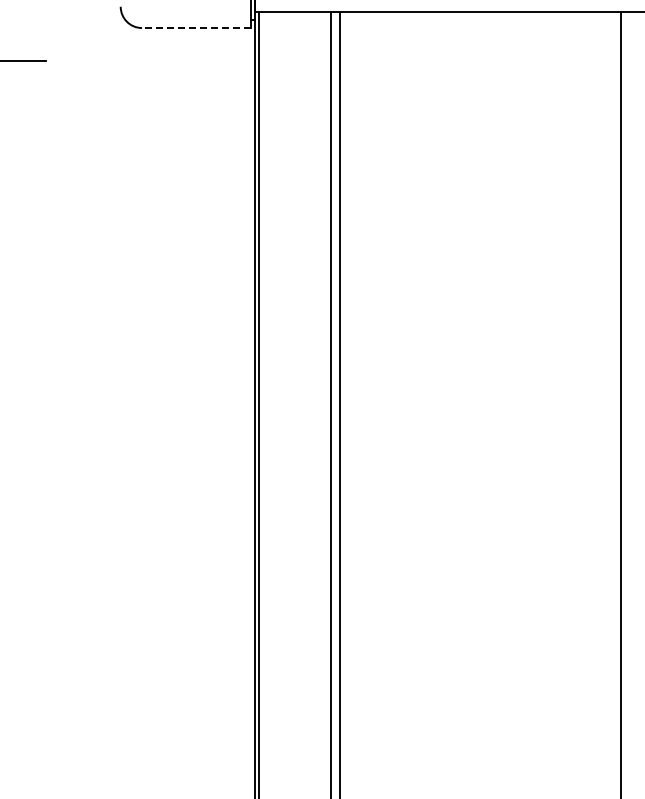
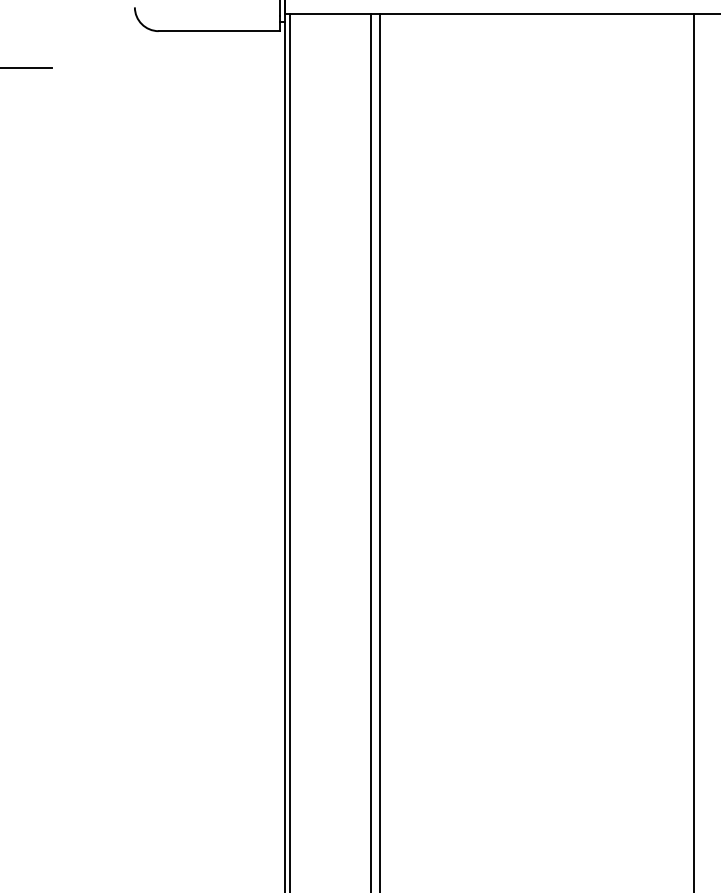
line: (195, 28) -> (218, 31), dashed -> solid

